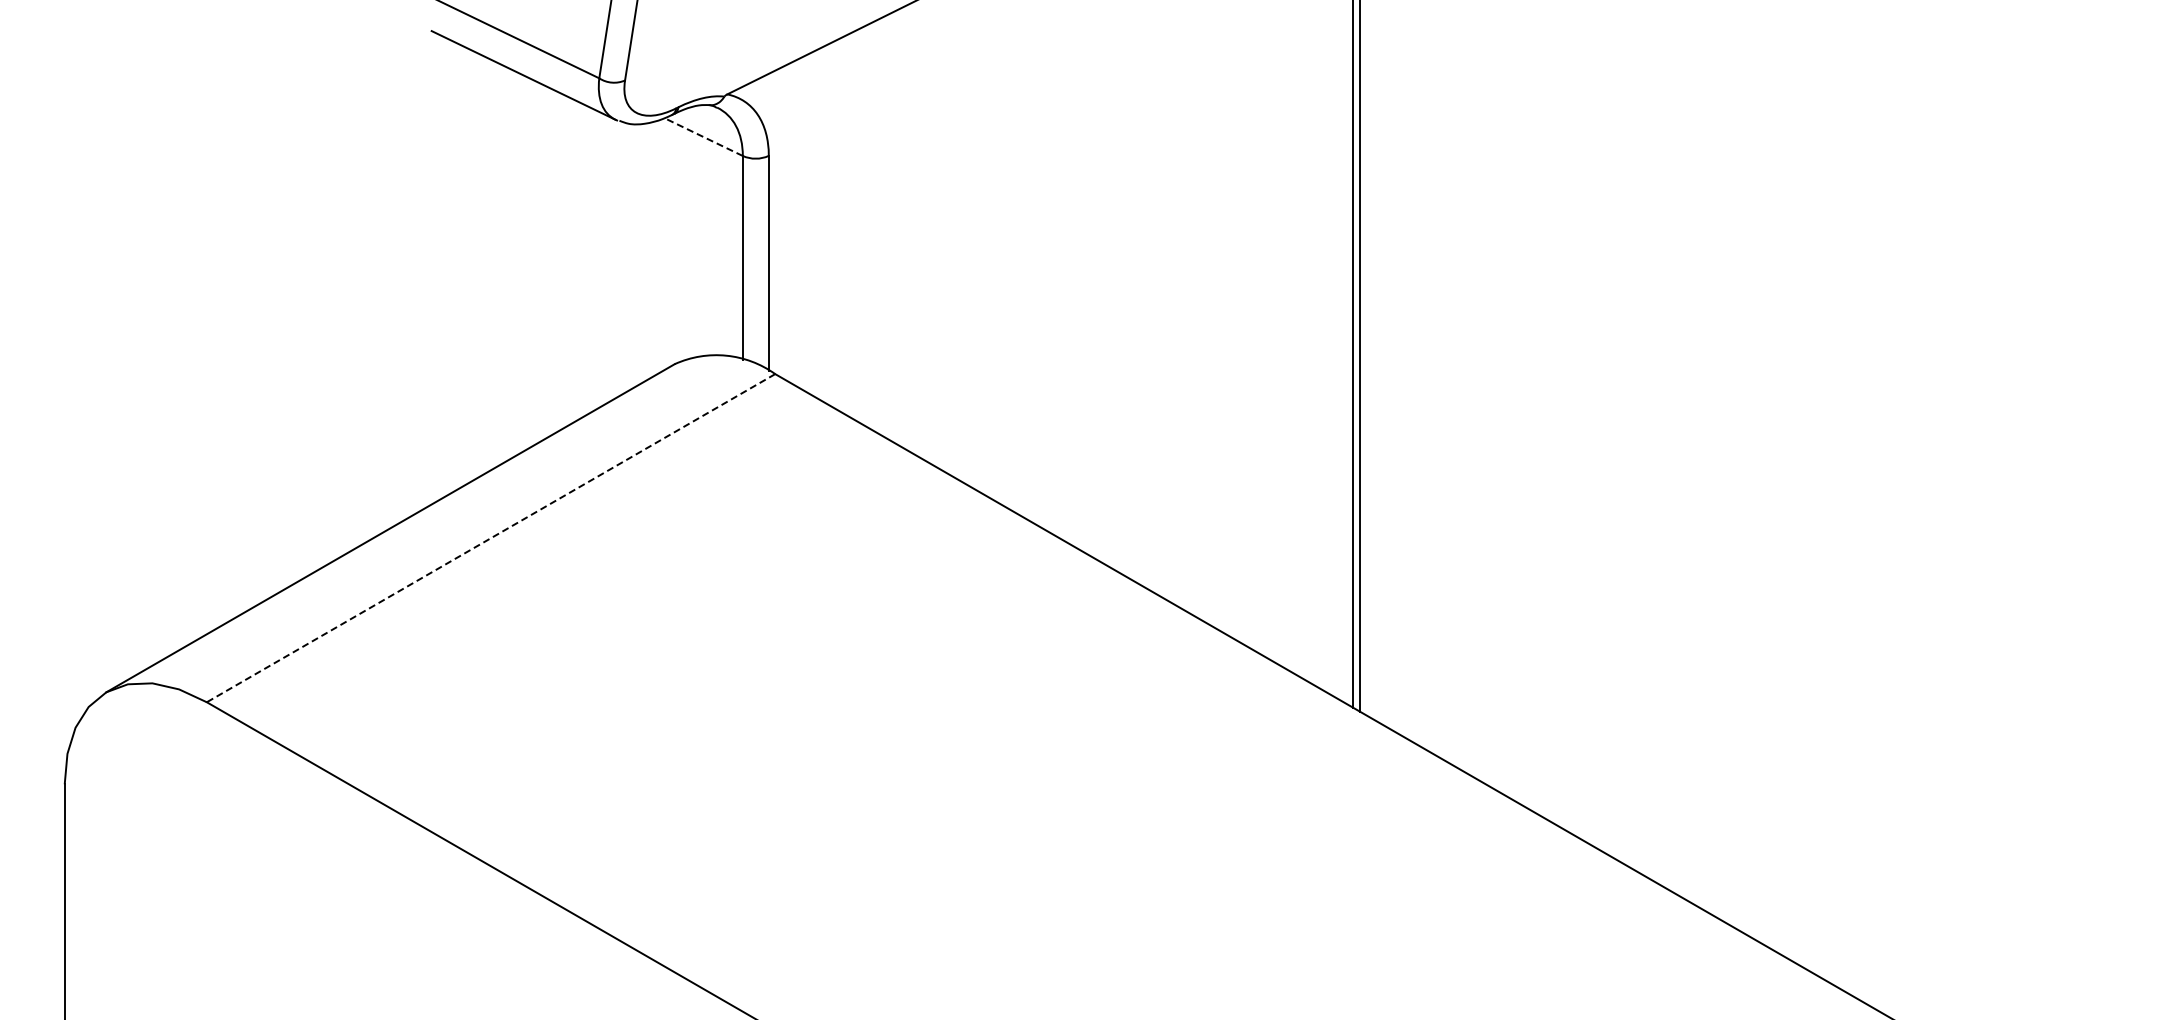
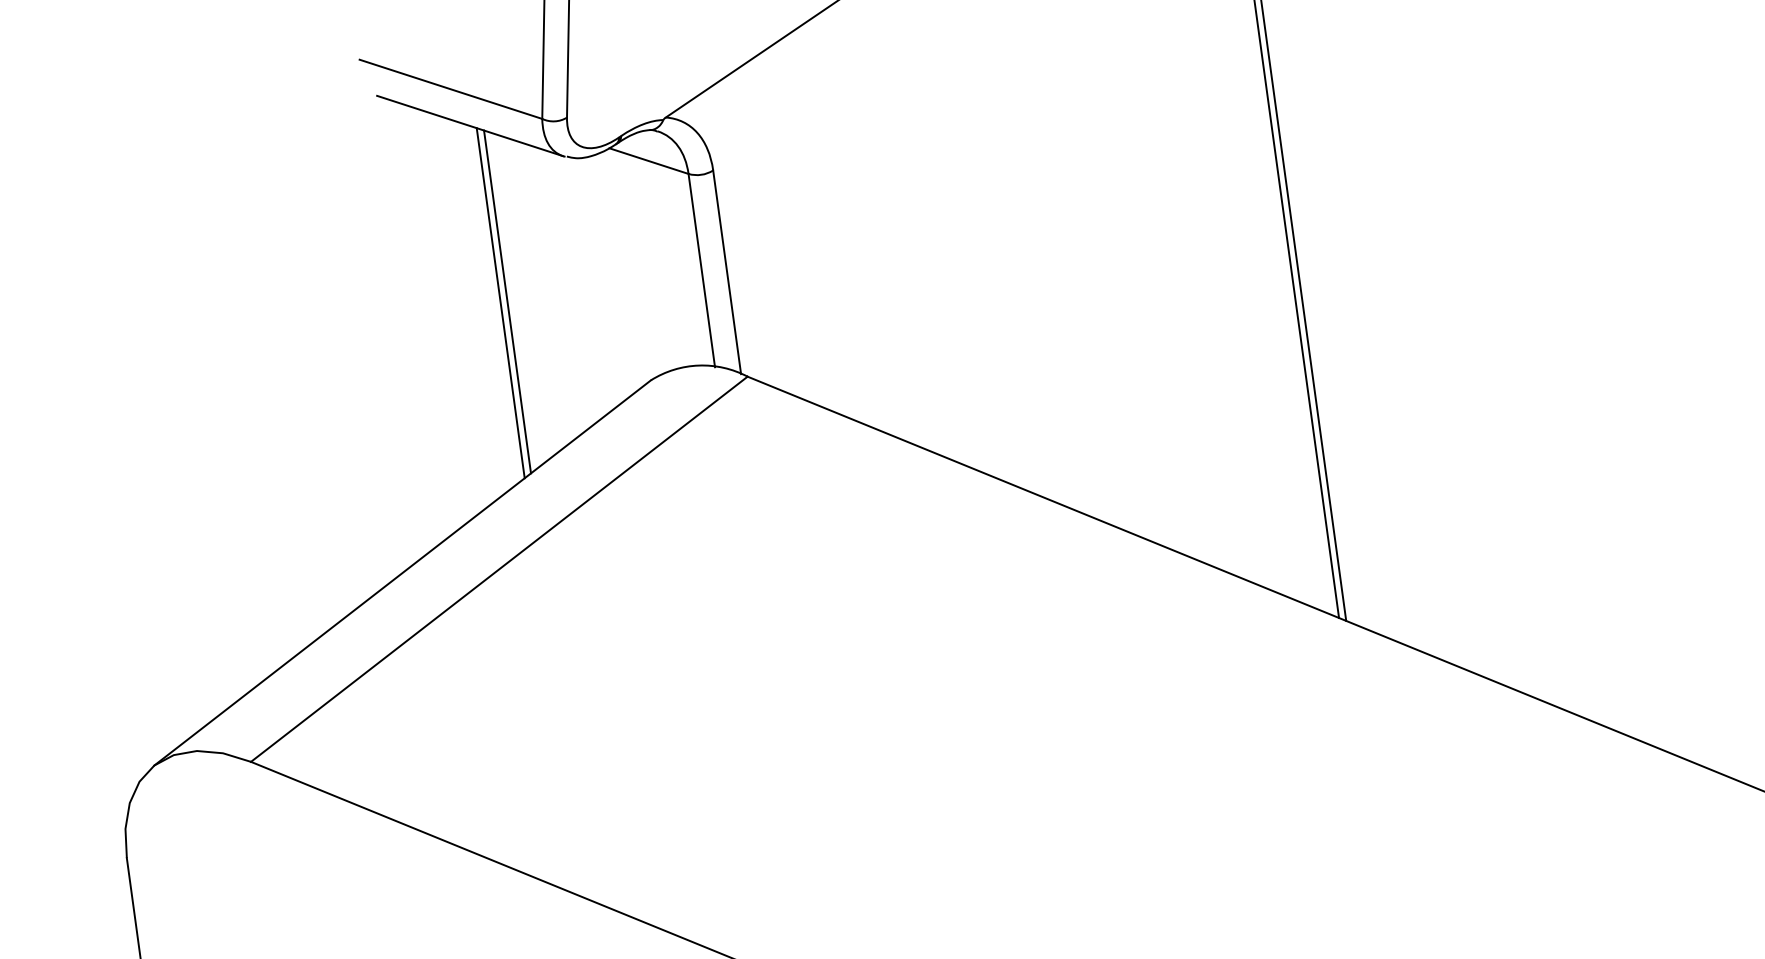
line: (703, 136) -> (648, 160), dashed -> solid
line: (530, 262) -> (500, 302), added
line: (537, 262) -> (507, 301), added
line: (490, 538) -> (498, 569), dashed -> solid

